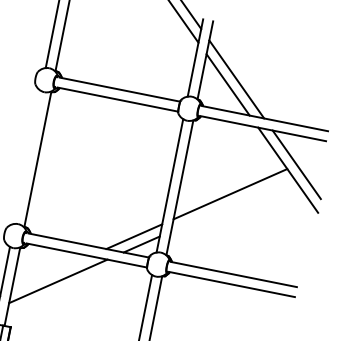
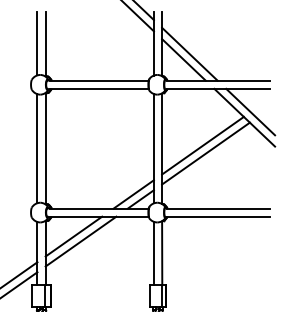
line: (27, 157) -> (37, 148), added
line: (231, 204) -> (205, 153), added
line: (50, 273) -> (73, 236), added

